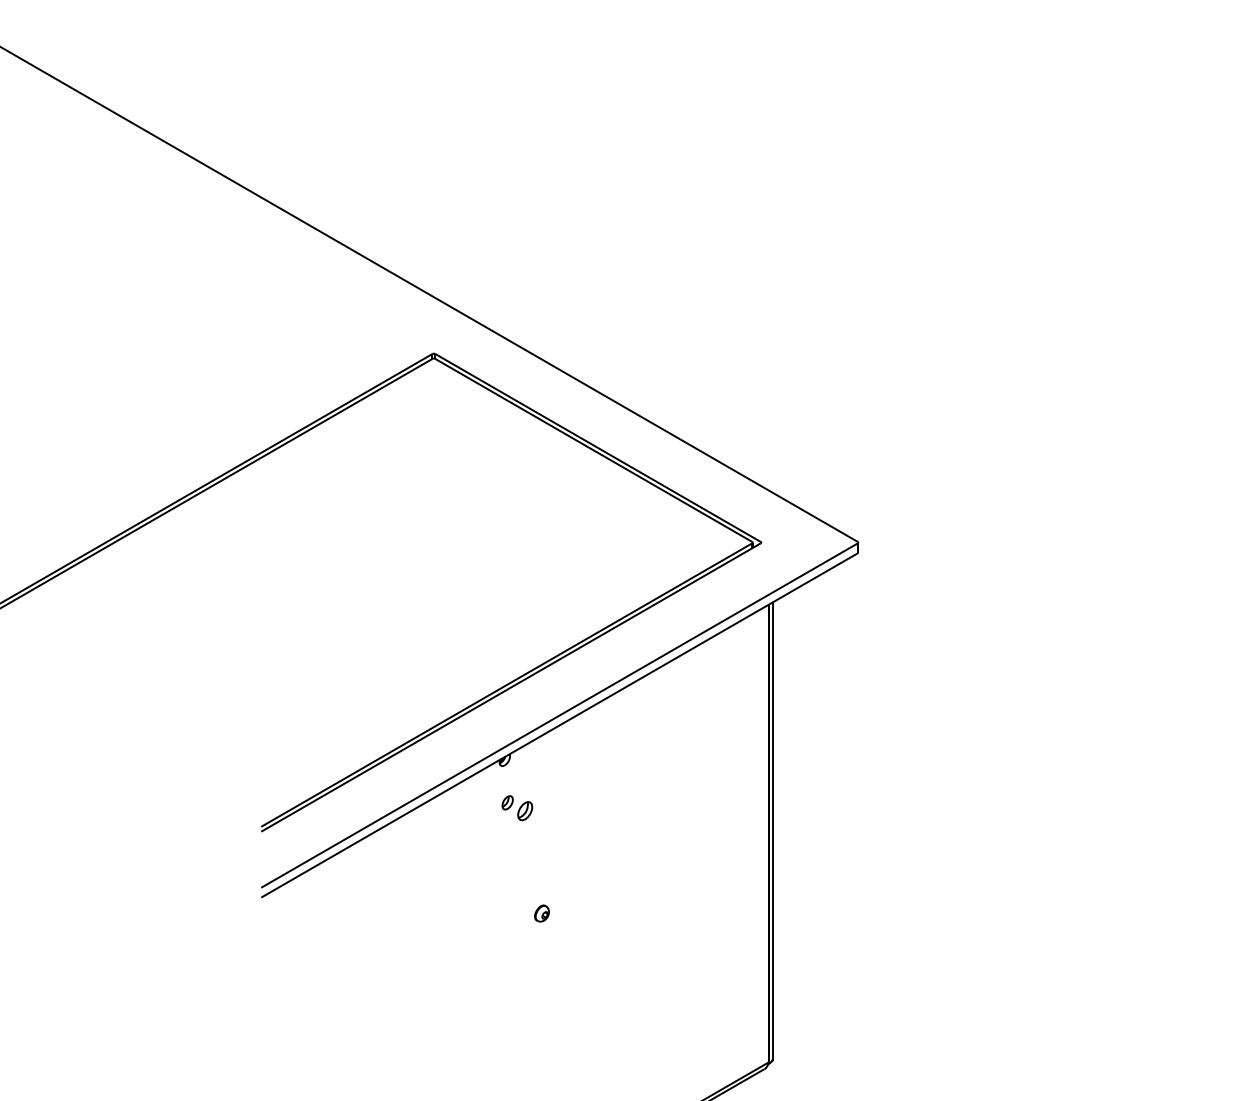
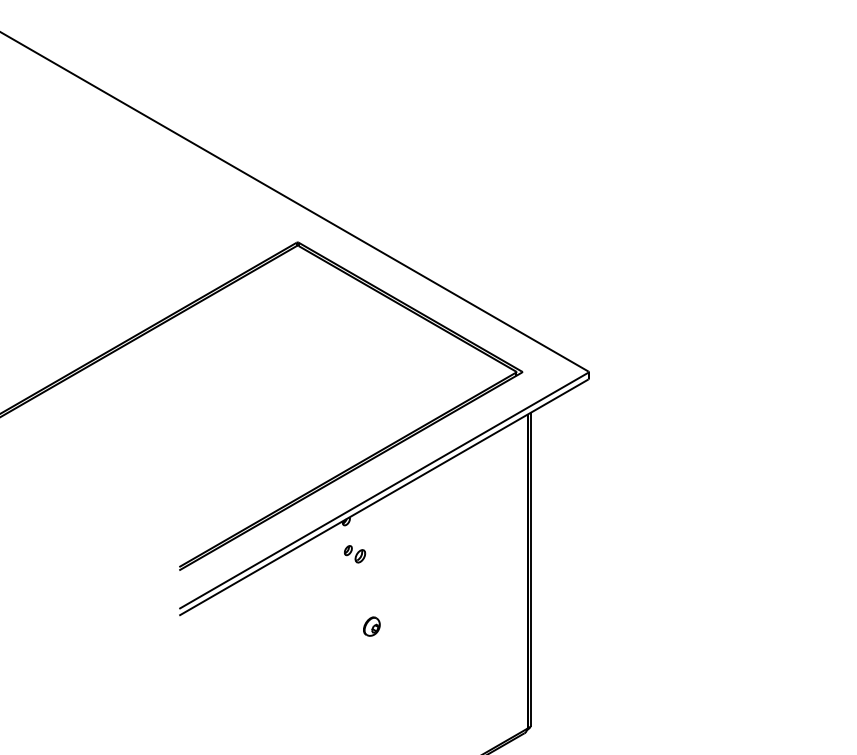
part: (541, 913) -> (371, 626), size x1.67

